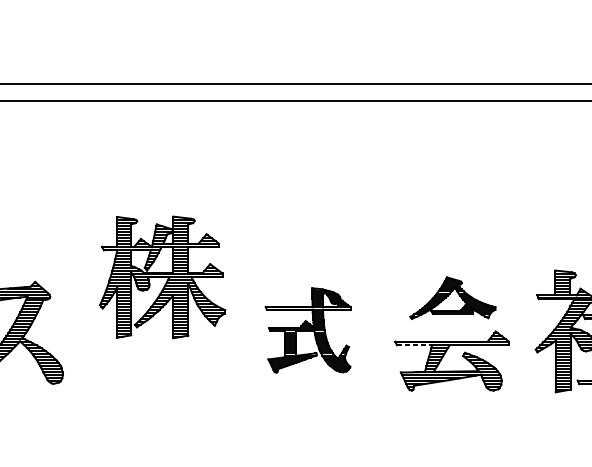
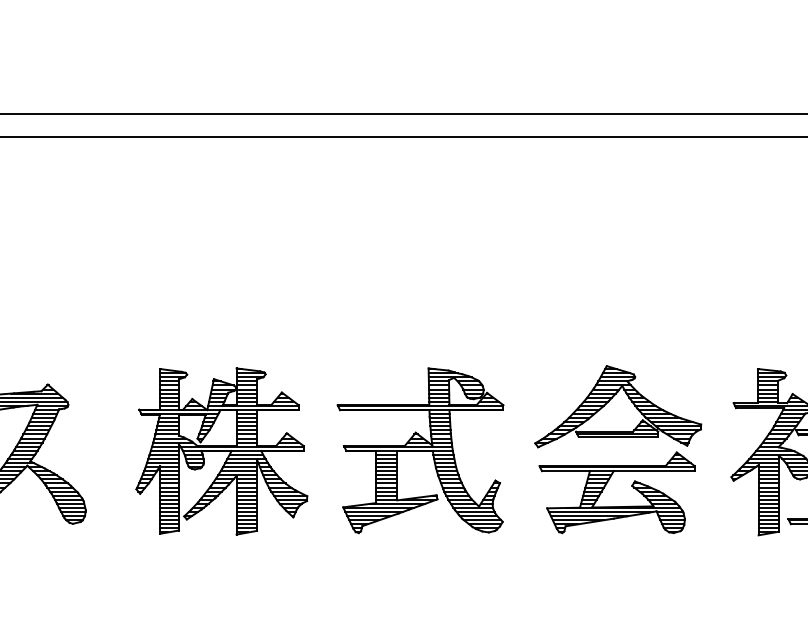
part: (162, 277) -> (221, 451), moved
part: (453, 297) -> (618, 406), size x1.43
part: (308, 330) -> (420, 450), size x1.43
line: (414, 345) -> (565, 471), dashed -> solid

